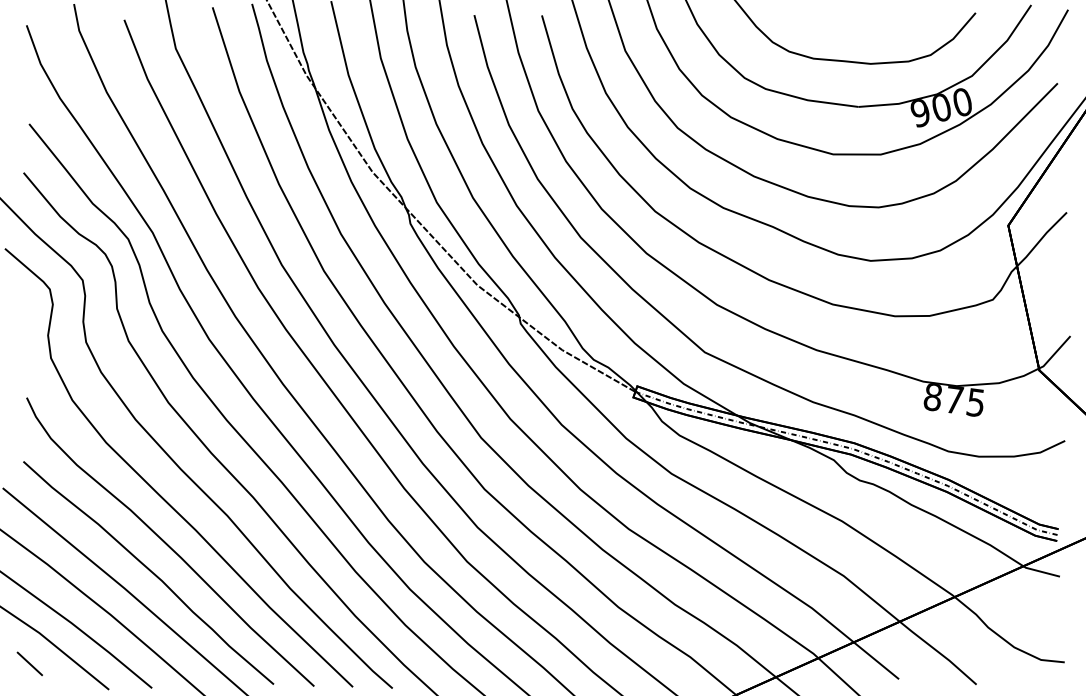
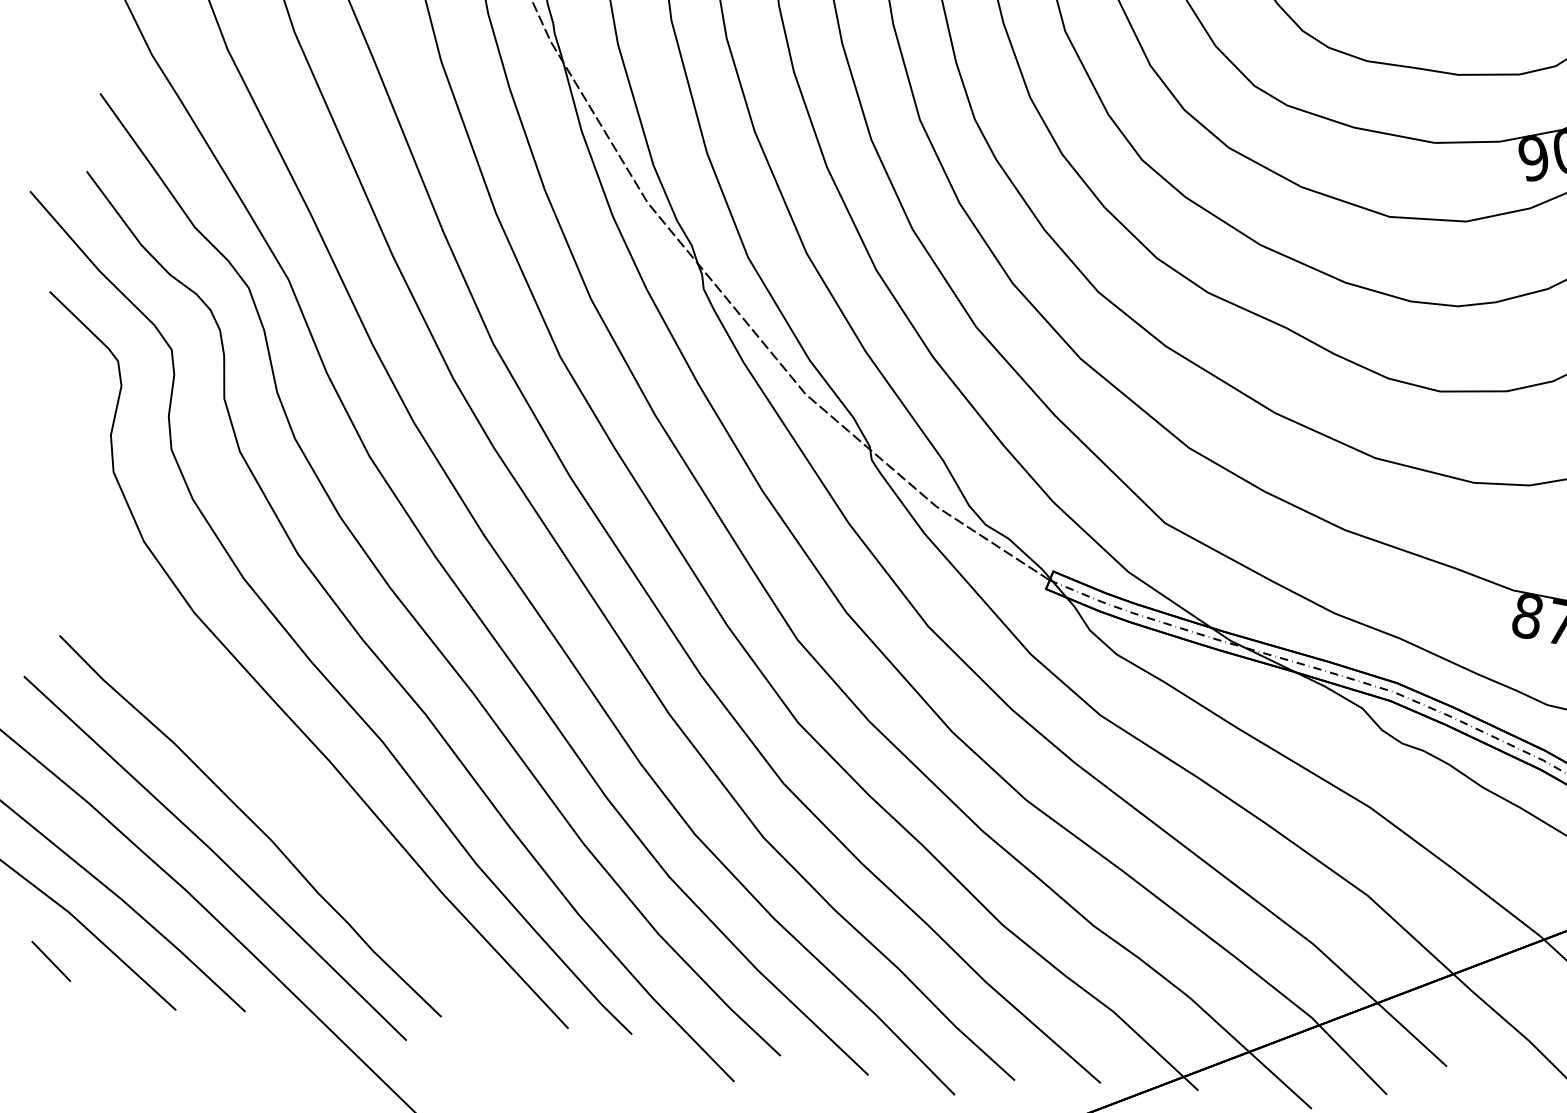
curve: (167, 543) -> (283, 780), removed

